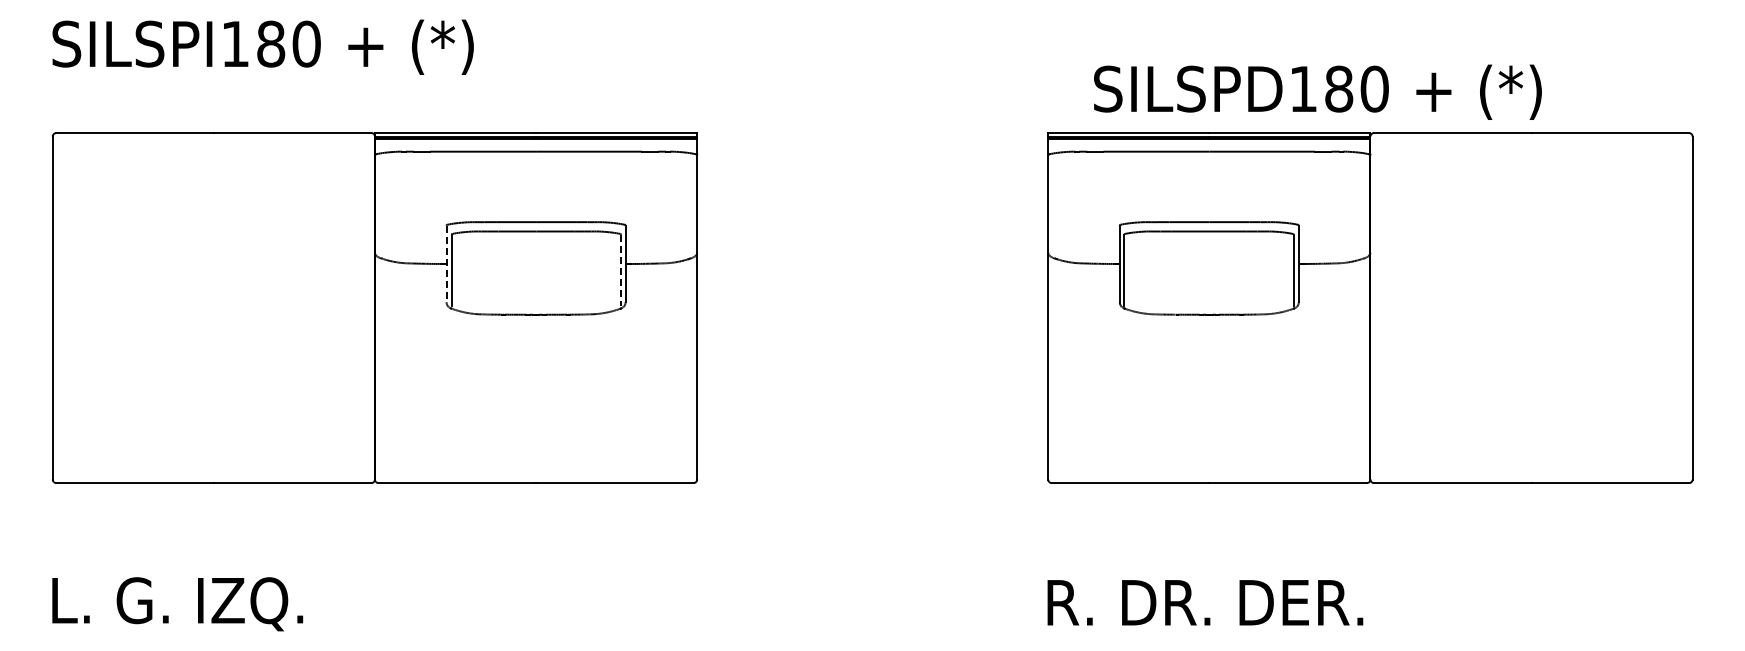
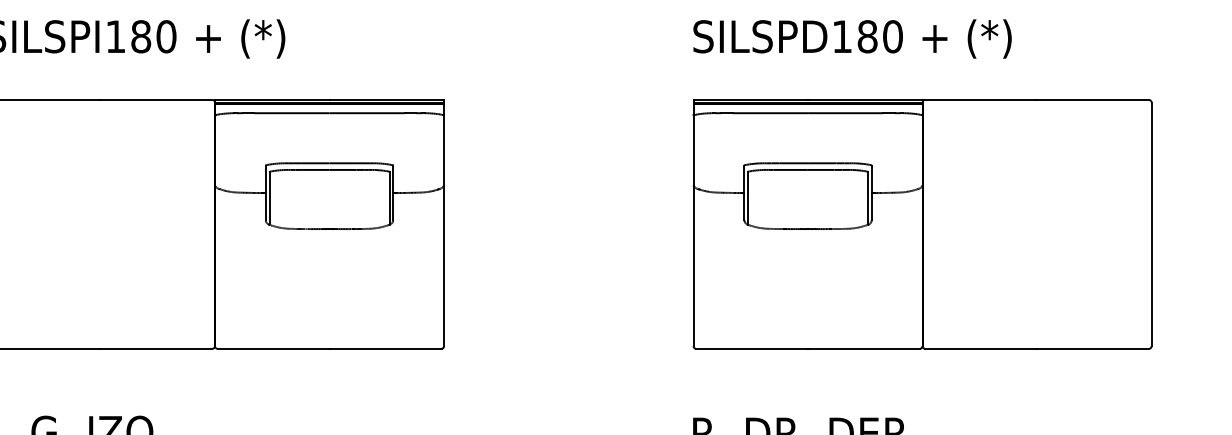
text: (1317, 91) -> (852, 38), moved
line: (446, 264) -> (265, 193), dashed -> solid
line: (621, 270) -> (390, 197), dashed -> solid

